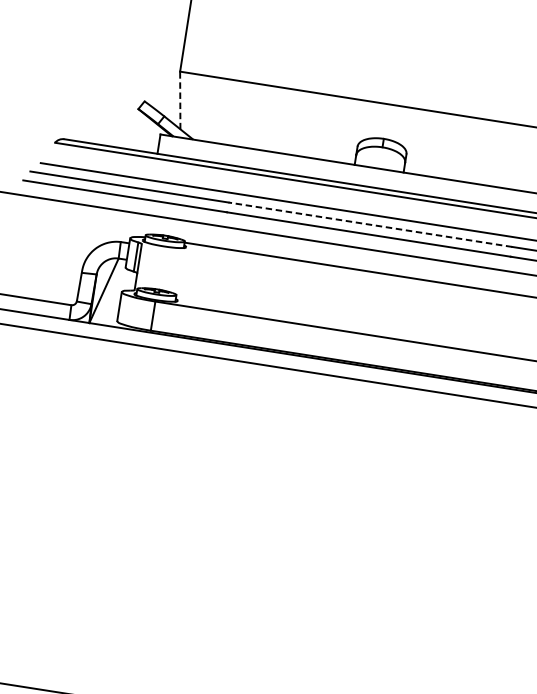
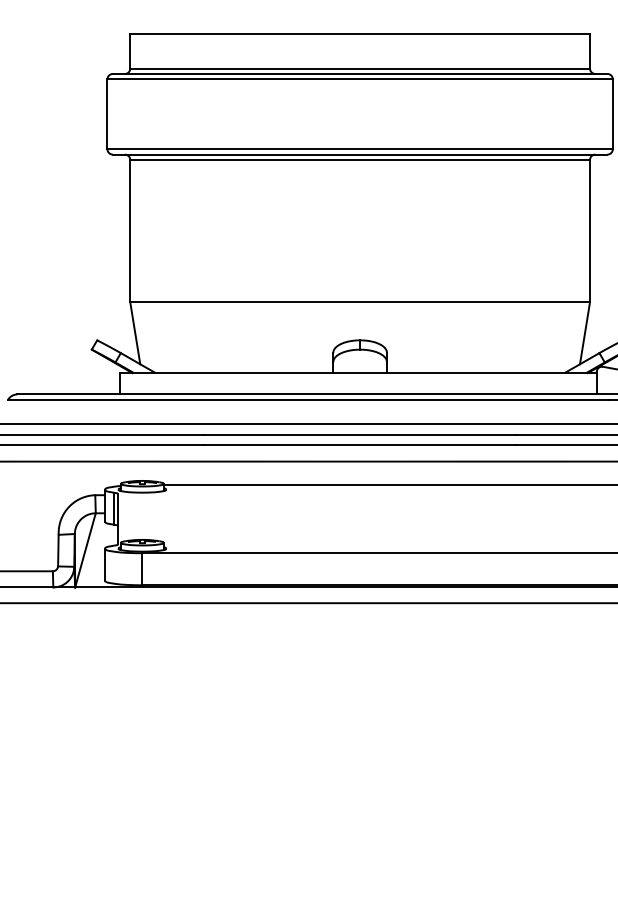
line: (180, 99) -> (135, 332), dashed -> solid
line: (370, 224) -> (360, 434), dashed -> solid

